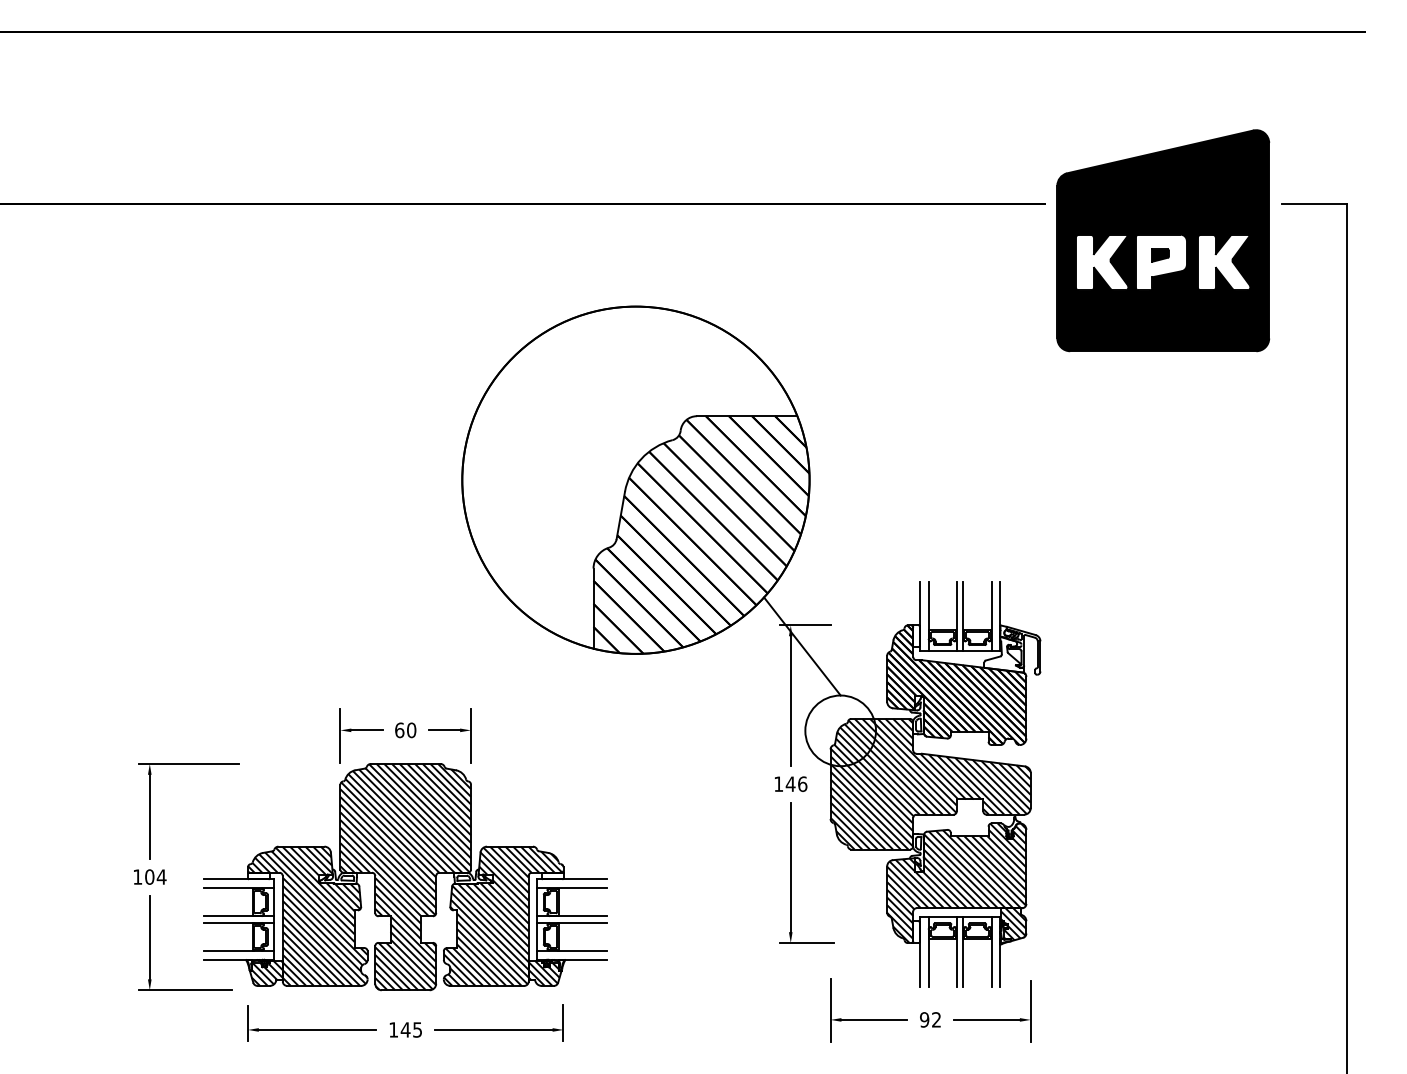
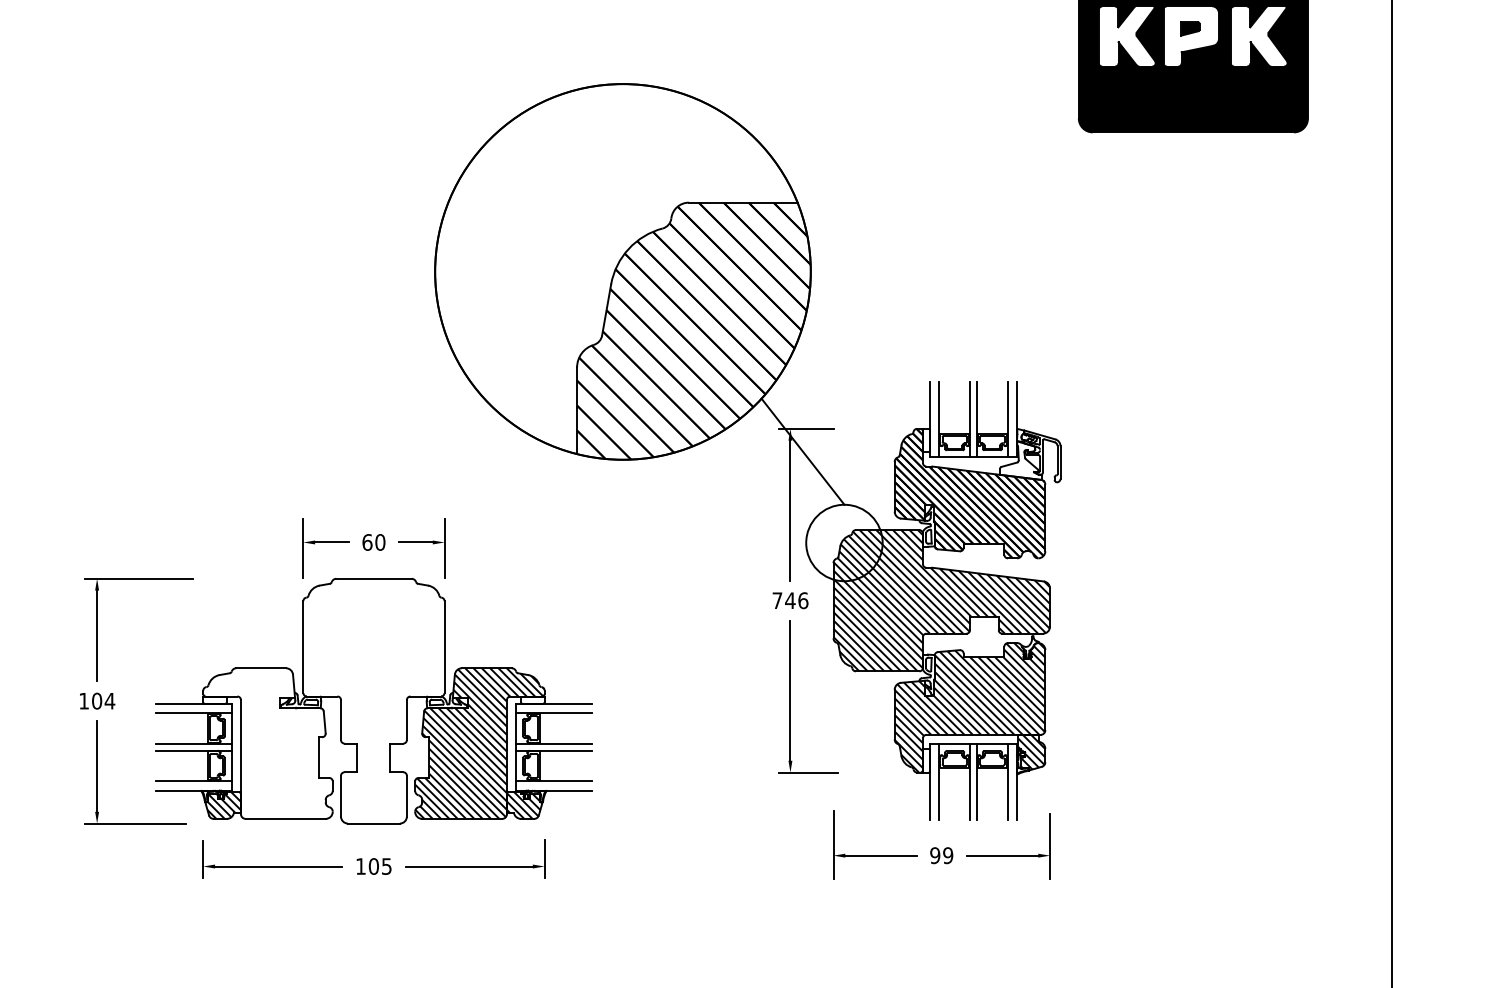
text: (778, 783) -> (777, 599), 146 -> 746
hatch: (405, 876) -> (373, 700), removed
hatch: (307, 915) -> (267, 742), removed
text: (936, 1019) -> (948, 855), 92 -> 99
text: (405, 1029) -> (373, 866), 145 -> 105

